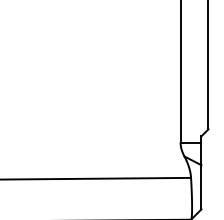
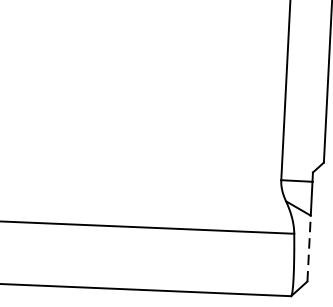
line: (201, 186) -> (309, 247), solid -> dashed

